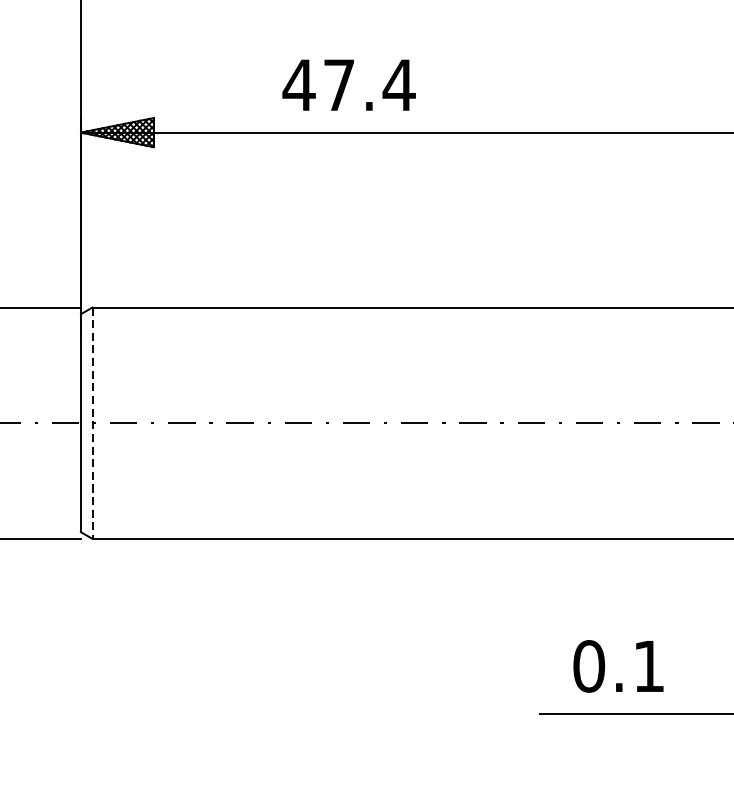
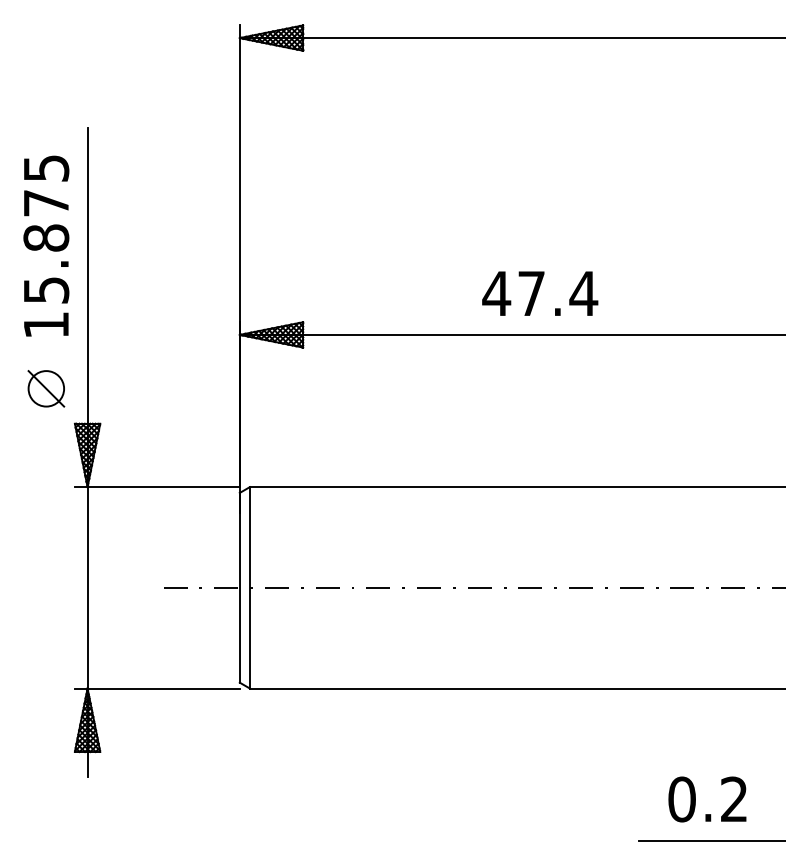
text: (349, 85) -> (540, 293), moved
line: (92, 422) -> (249, 587), dashed -> solid
text: (648, 665) -> (733, 798), 0.1 -> 0.2

